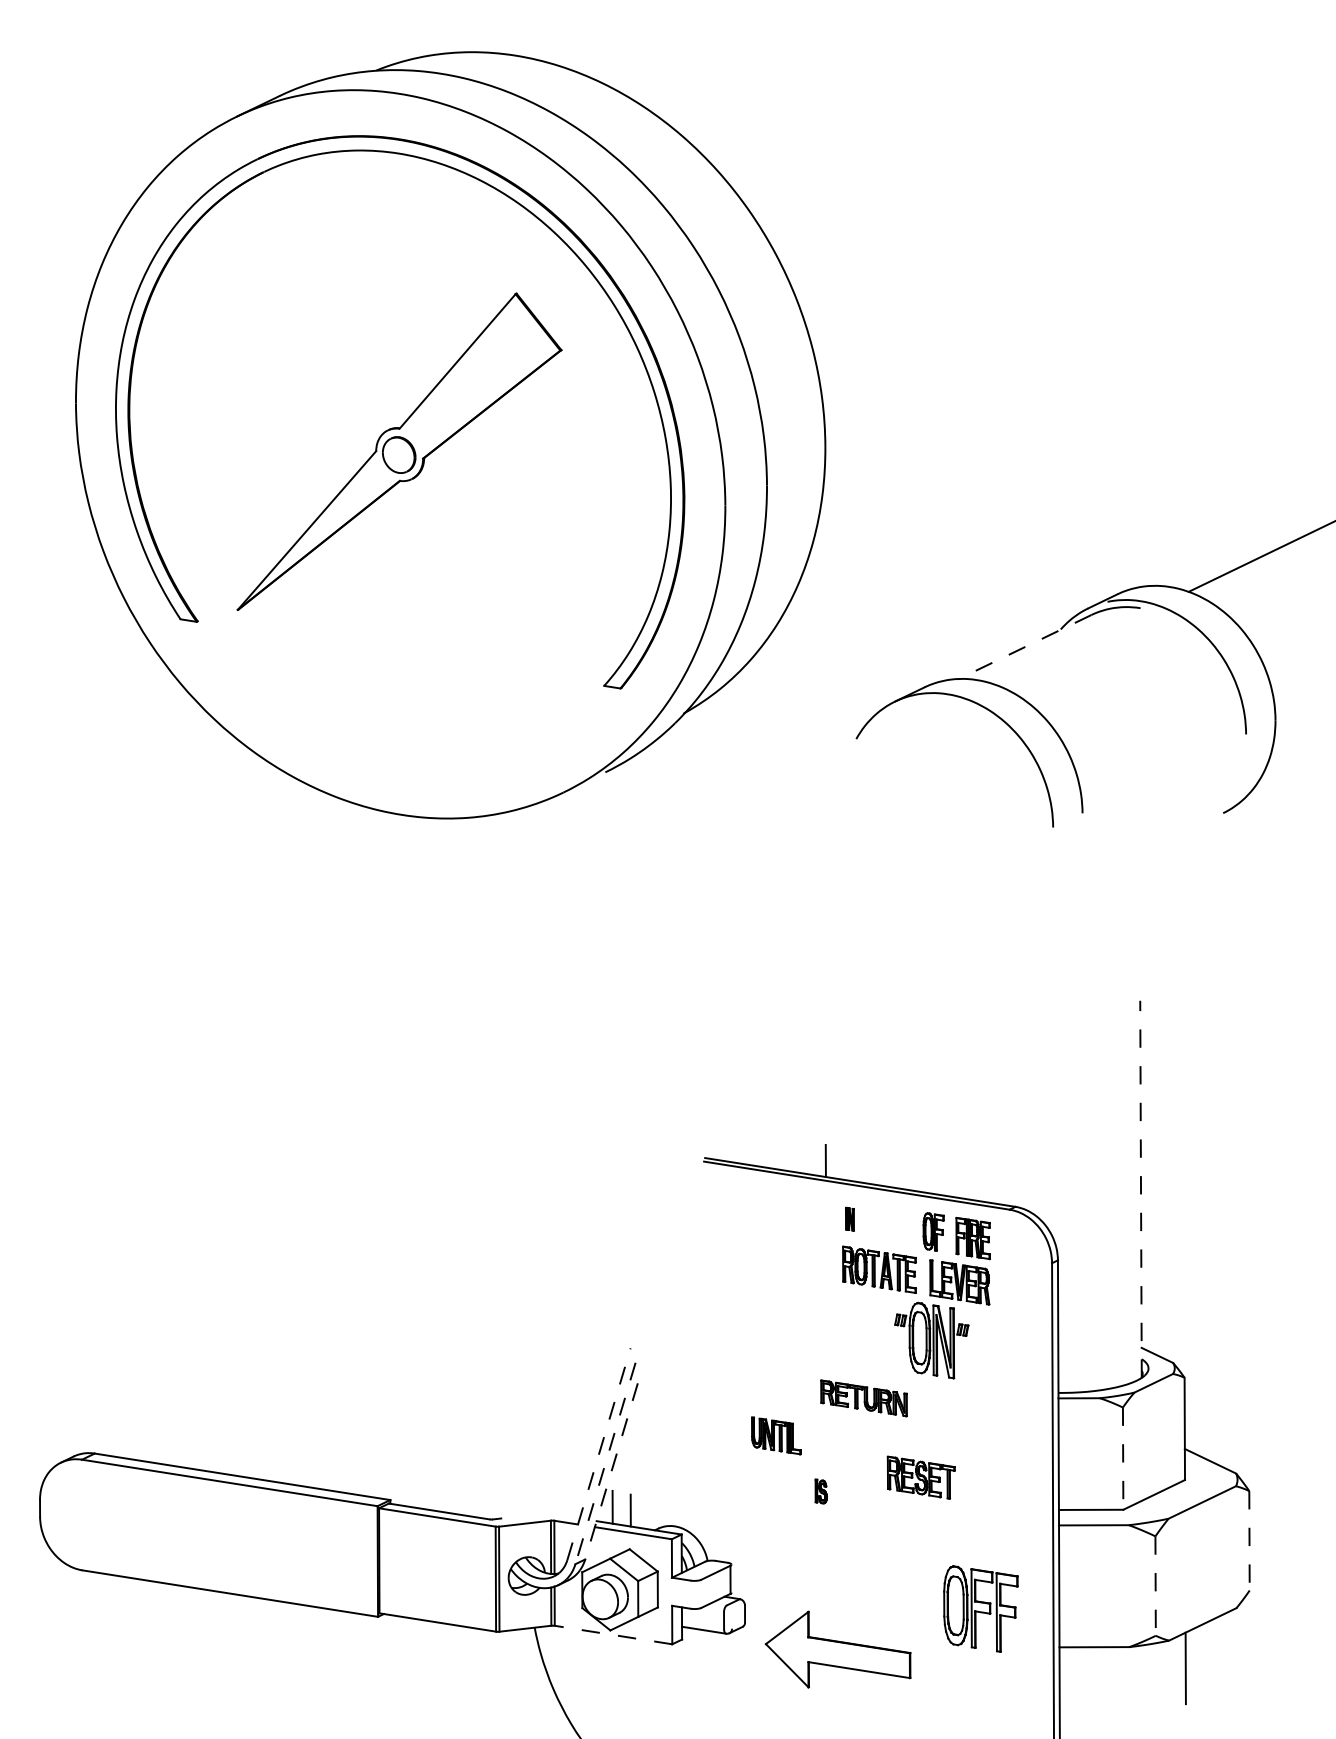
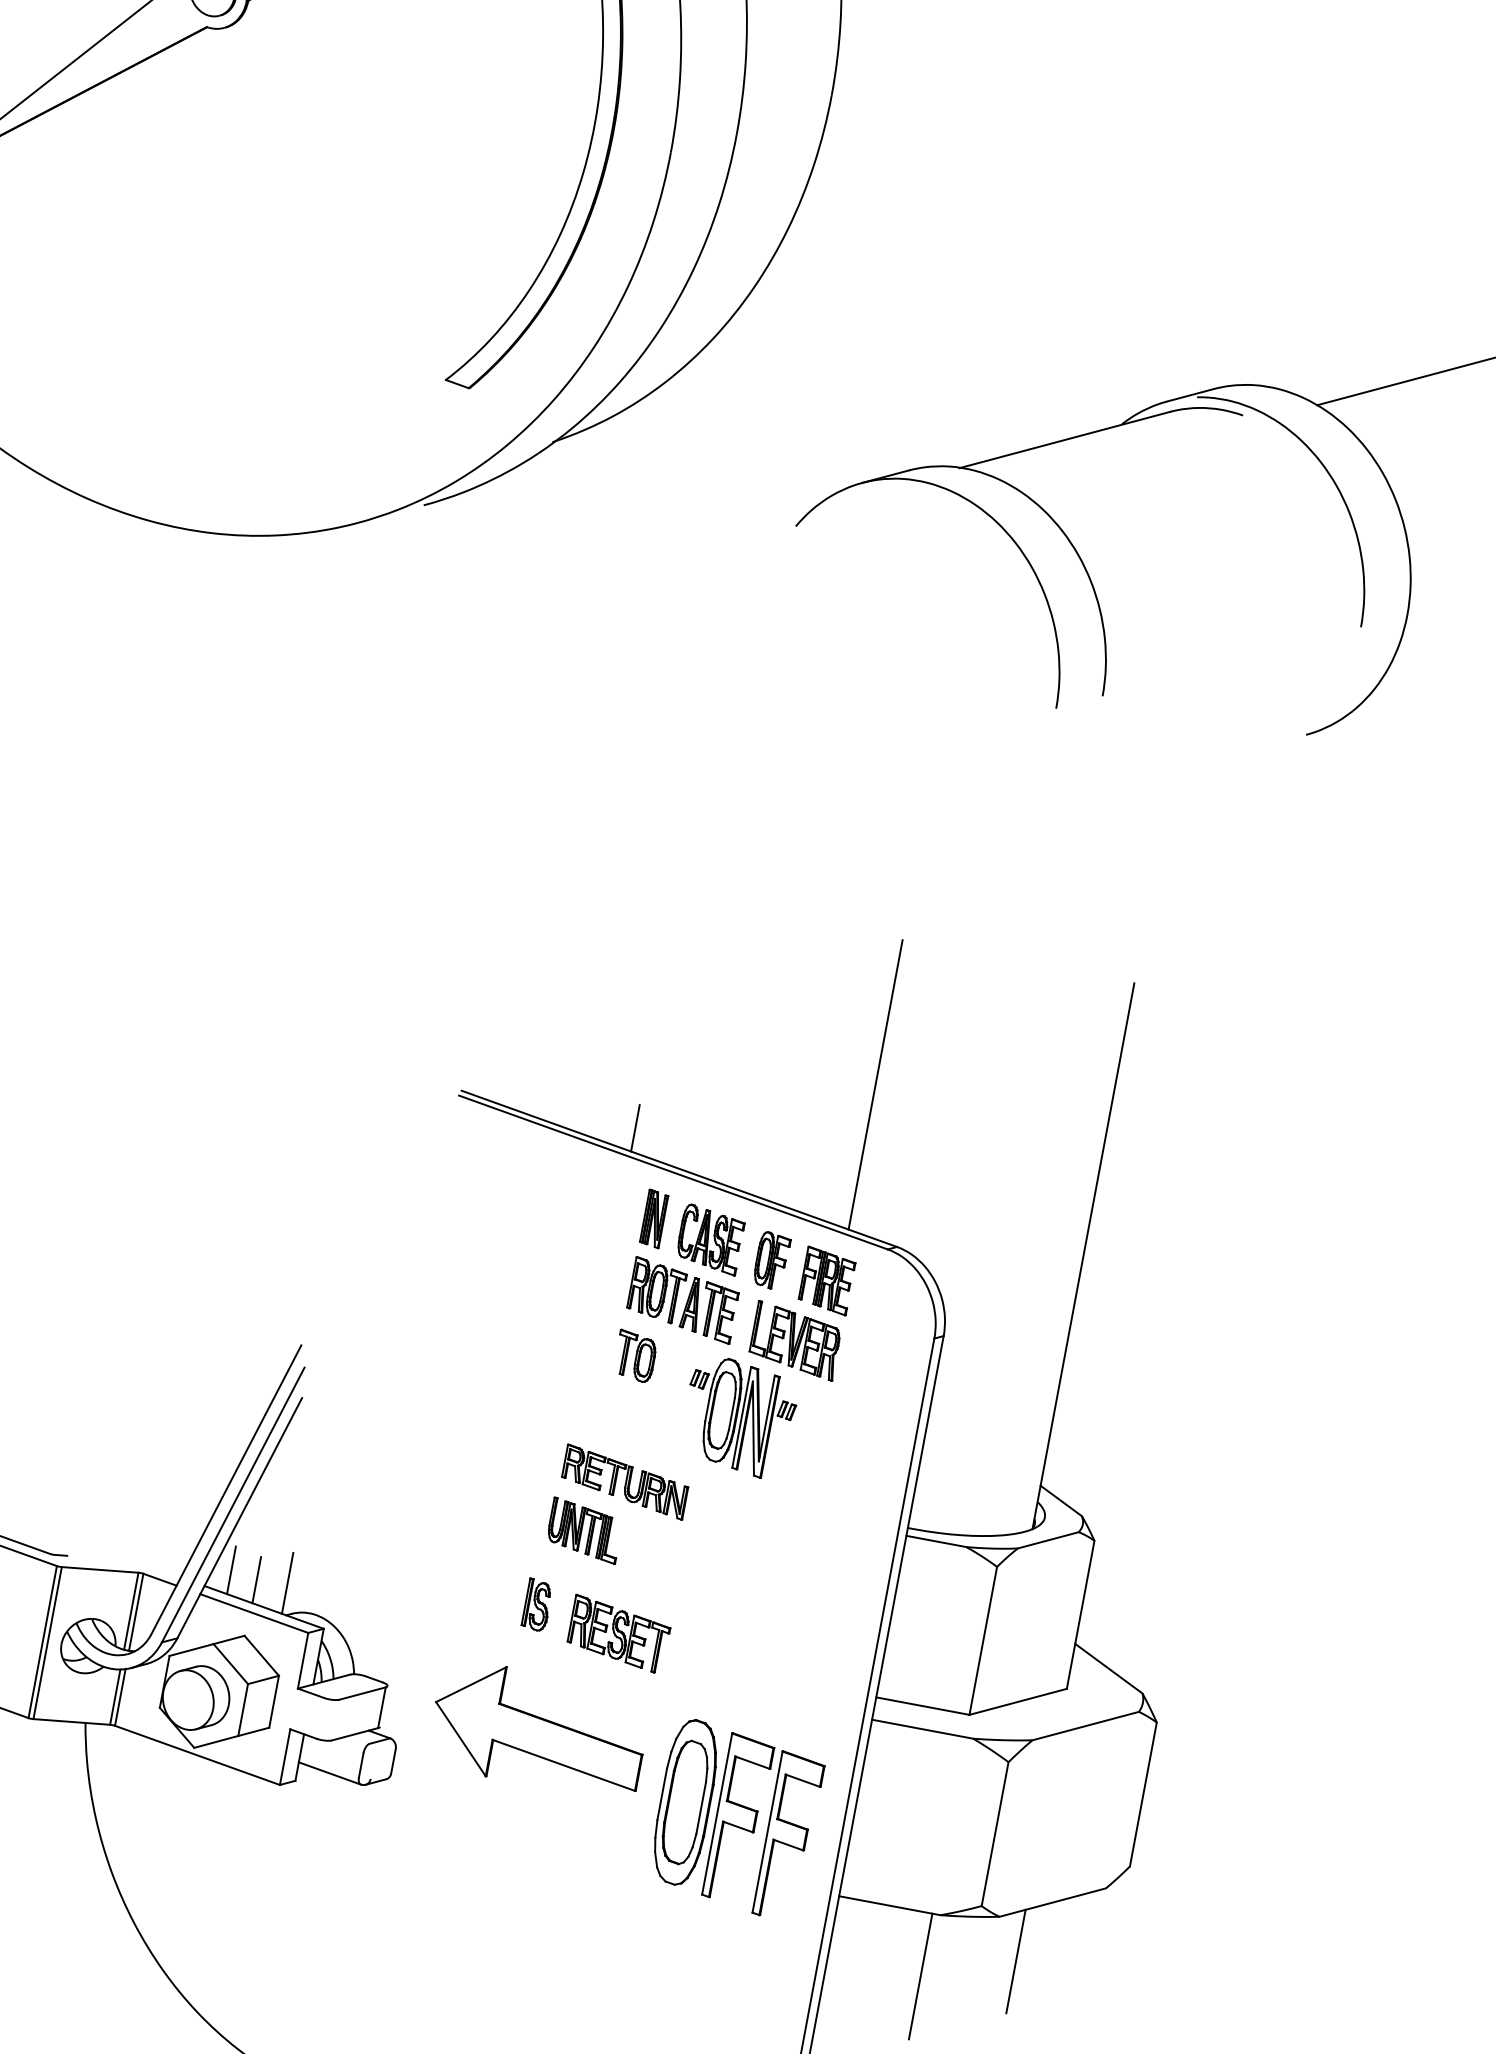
line: (1024, 647) -> (1064, 440), dashed -> solid
line: (980, 1101) -> (875, 1084), added
line: (1141, 1188) -> (1084, 1255), dashed -> solid
part: (849, 1219) -> (653, 1219), size x1.67
part: (890, 1225) -> (711, 1239), added
part: (854, 1313) -> (634, 1356), added
part: (776, 1435) -> (585, 1530), moved
line: (599, 1454) -> (227, 1490), dashed -> solid
line: (1123, 1459) -> (983, 1642), dashed -> solid
line: (605, 1463) -> (233, 1505), dashed -> solid
line: (611, 1471) -> (239, 1518), dashed -> solid
part: (920, 1477) -> (617, 1633), moved
part: (821, 1491) -> (537, 1605), size x1.43
line: (651, 1508) -> (287, 1582), added
line: (1249, 1540) -> (1143, 1794), dashed -> solid
line: (1155, 1586) -> (994, 1834), dashed -> solid
part: (980, 1608) -> (735, 1818), size x1.43
line: (613, 1634) -> (197, 1754), dashed -> solid
part: (837, 1649) -> (538, 1729), moved
line: (1123, 1690) -> (919, 1976), added

